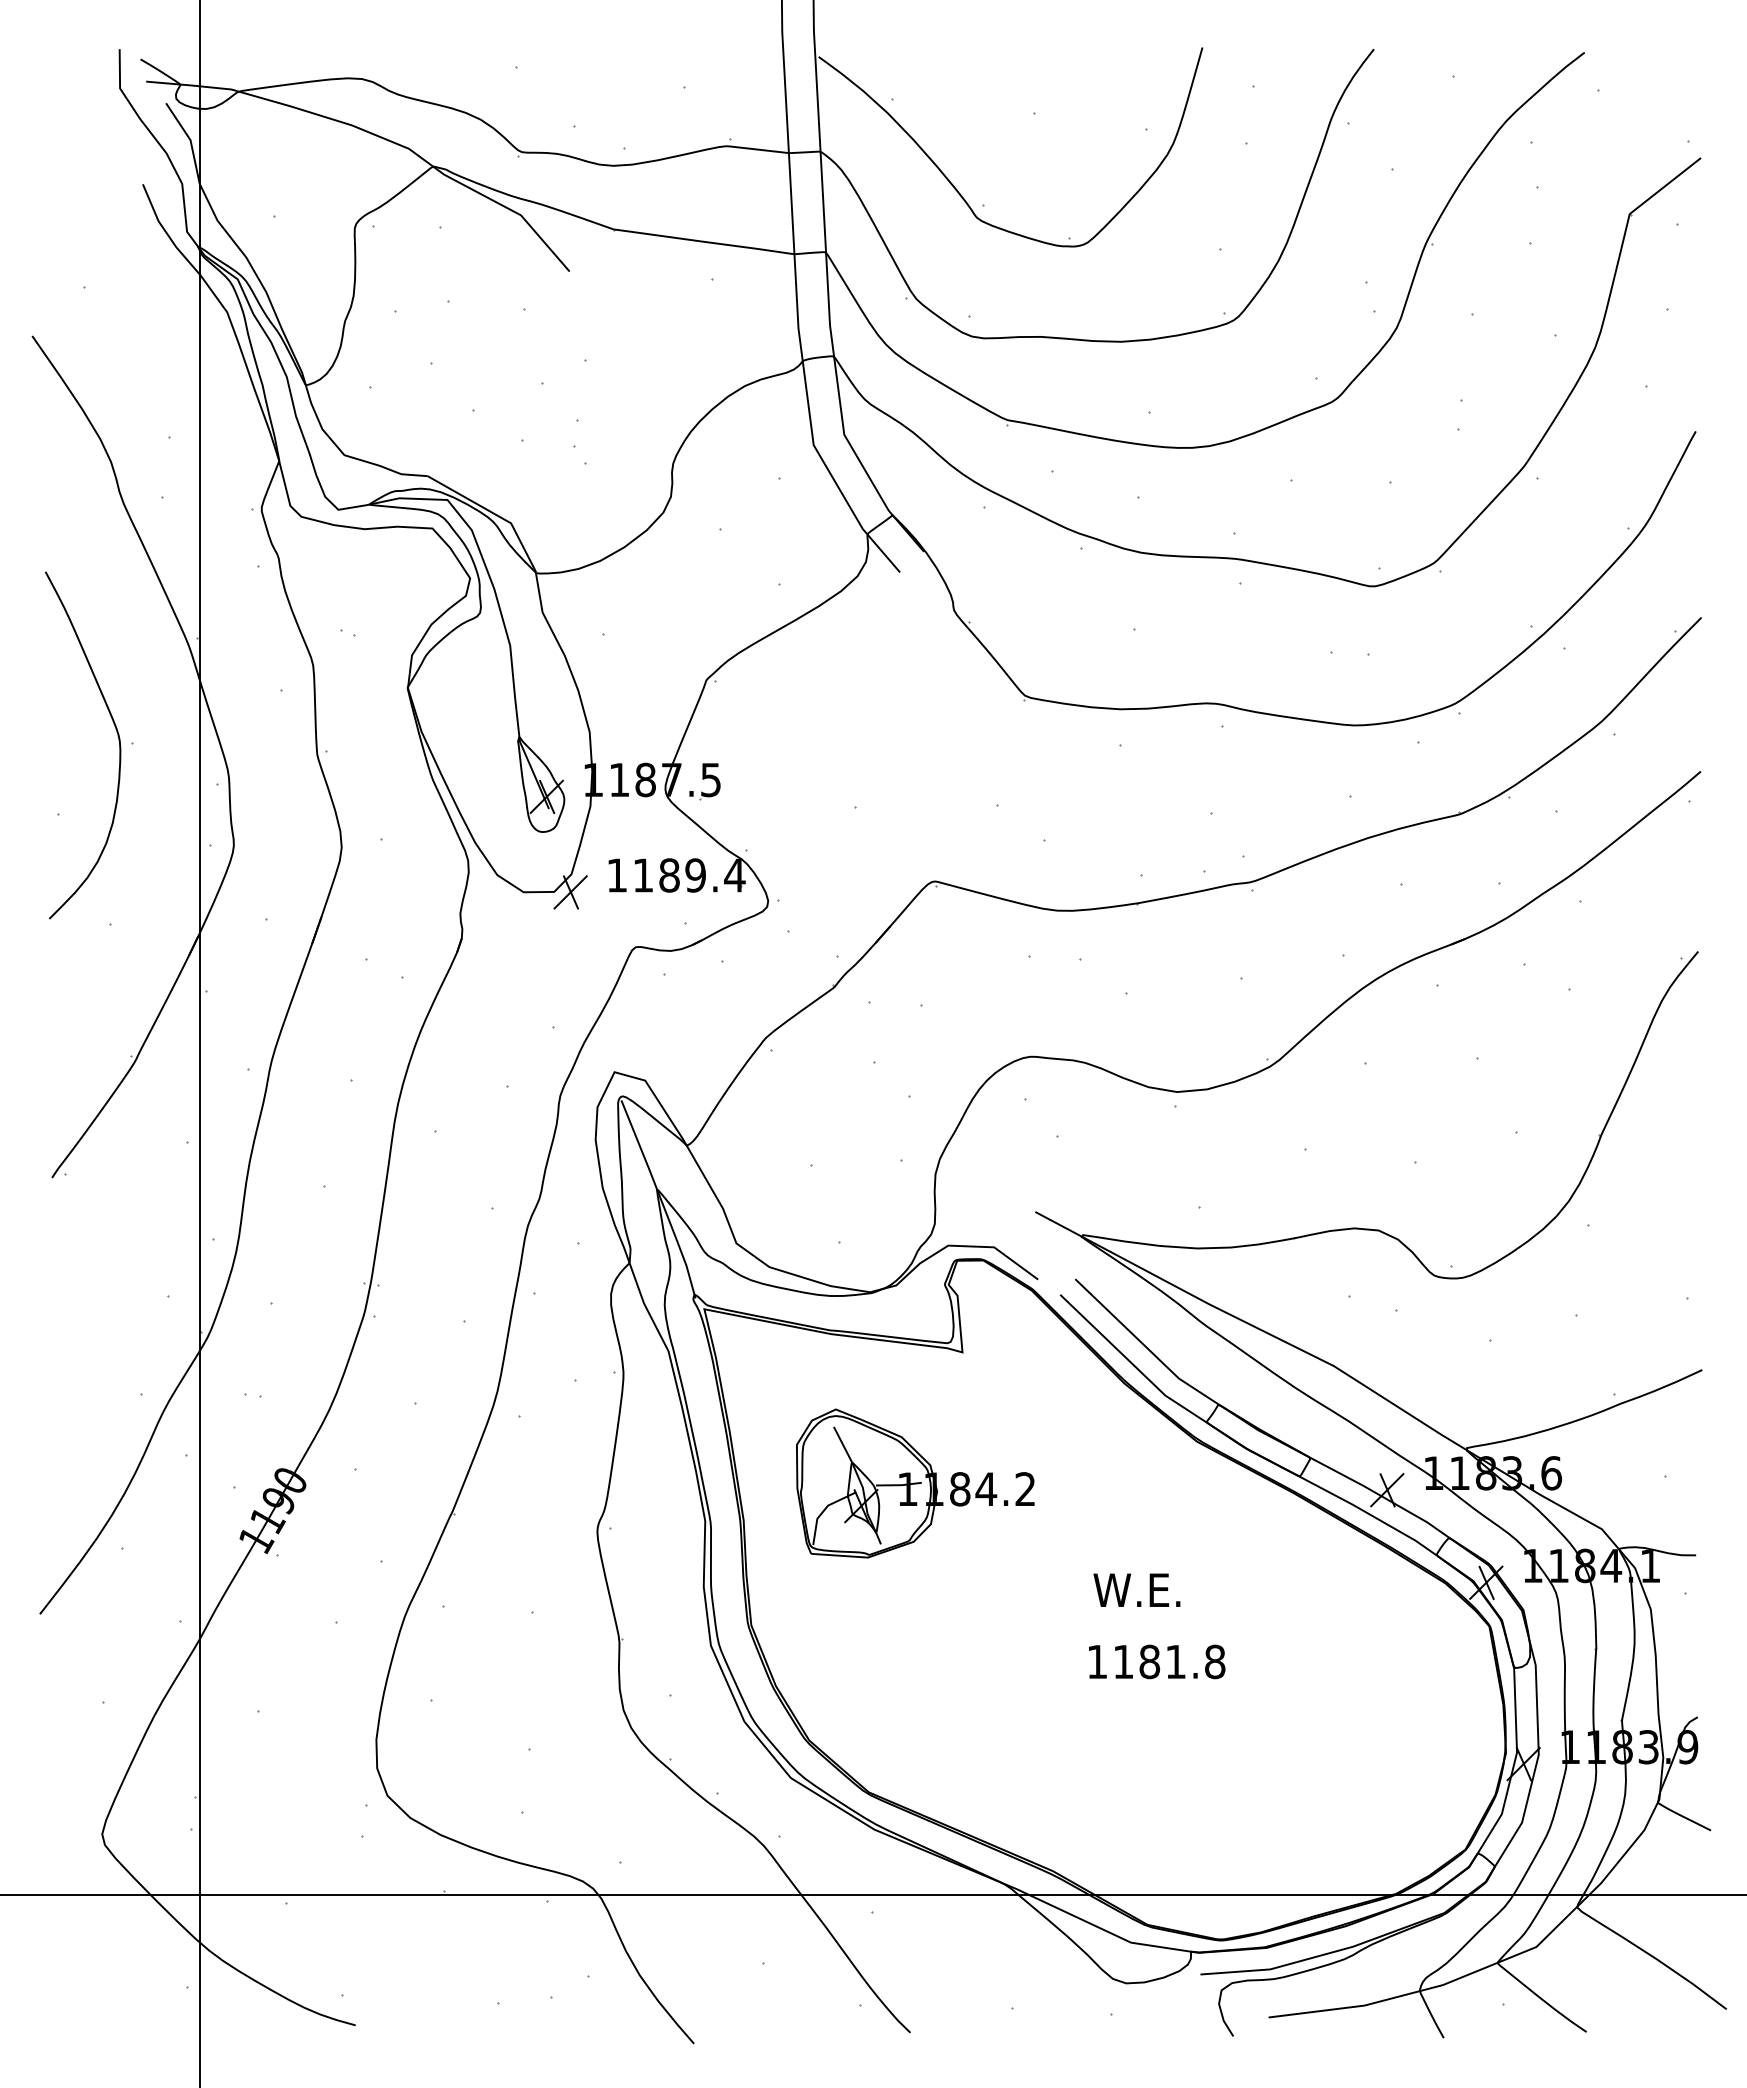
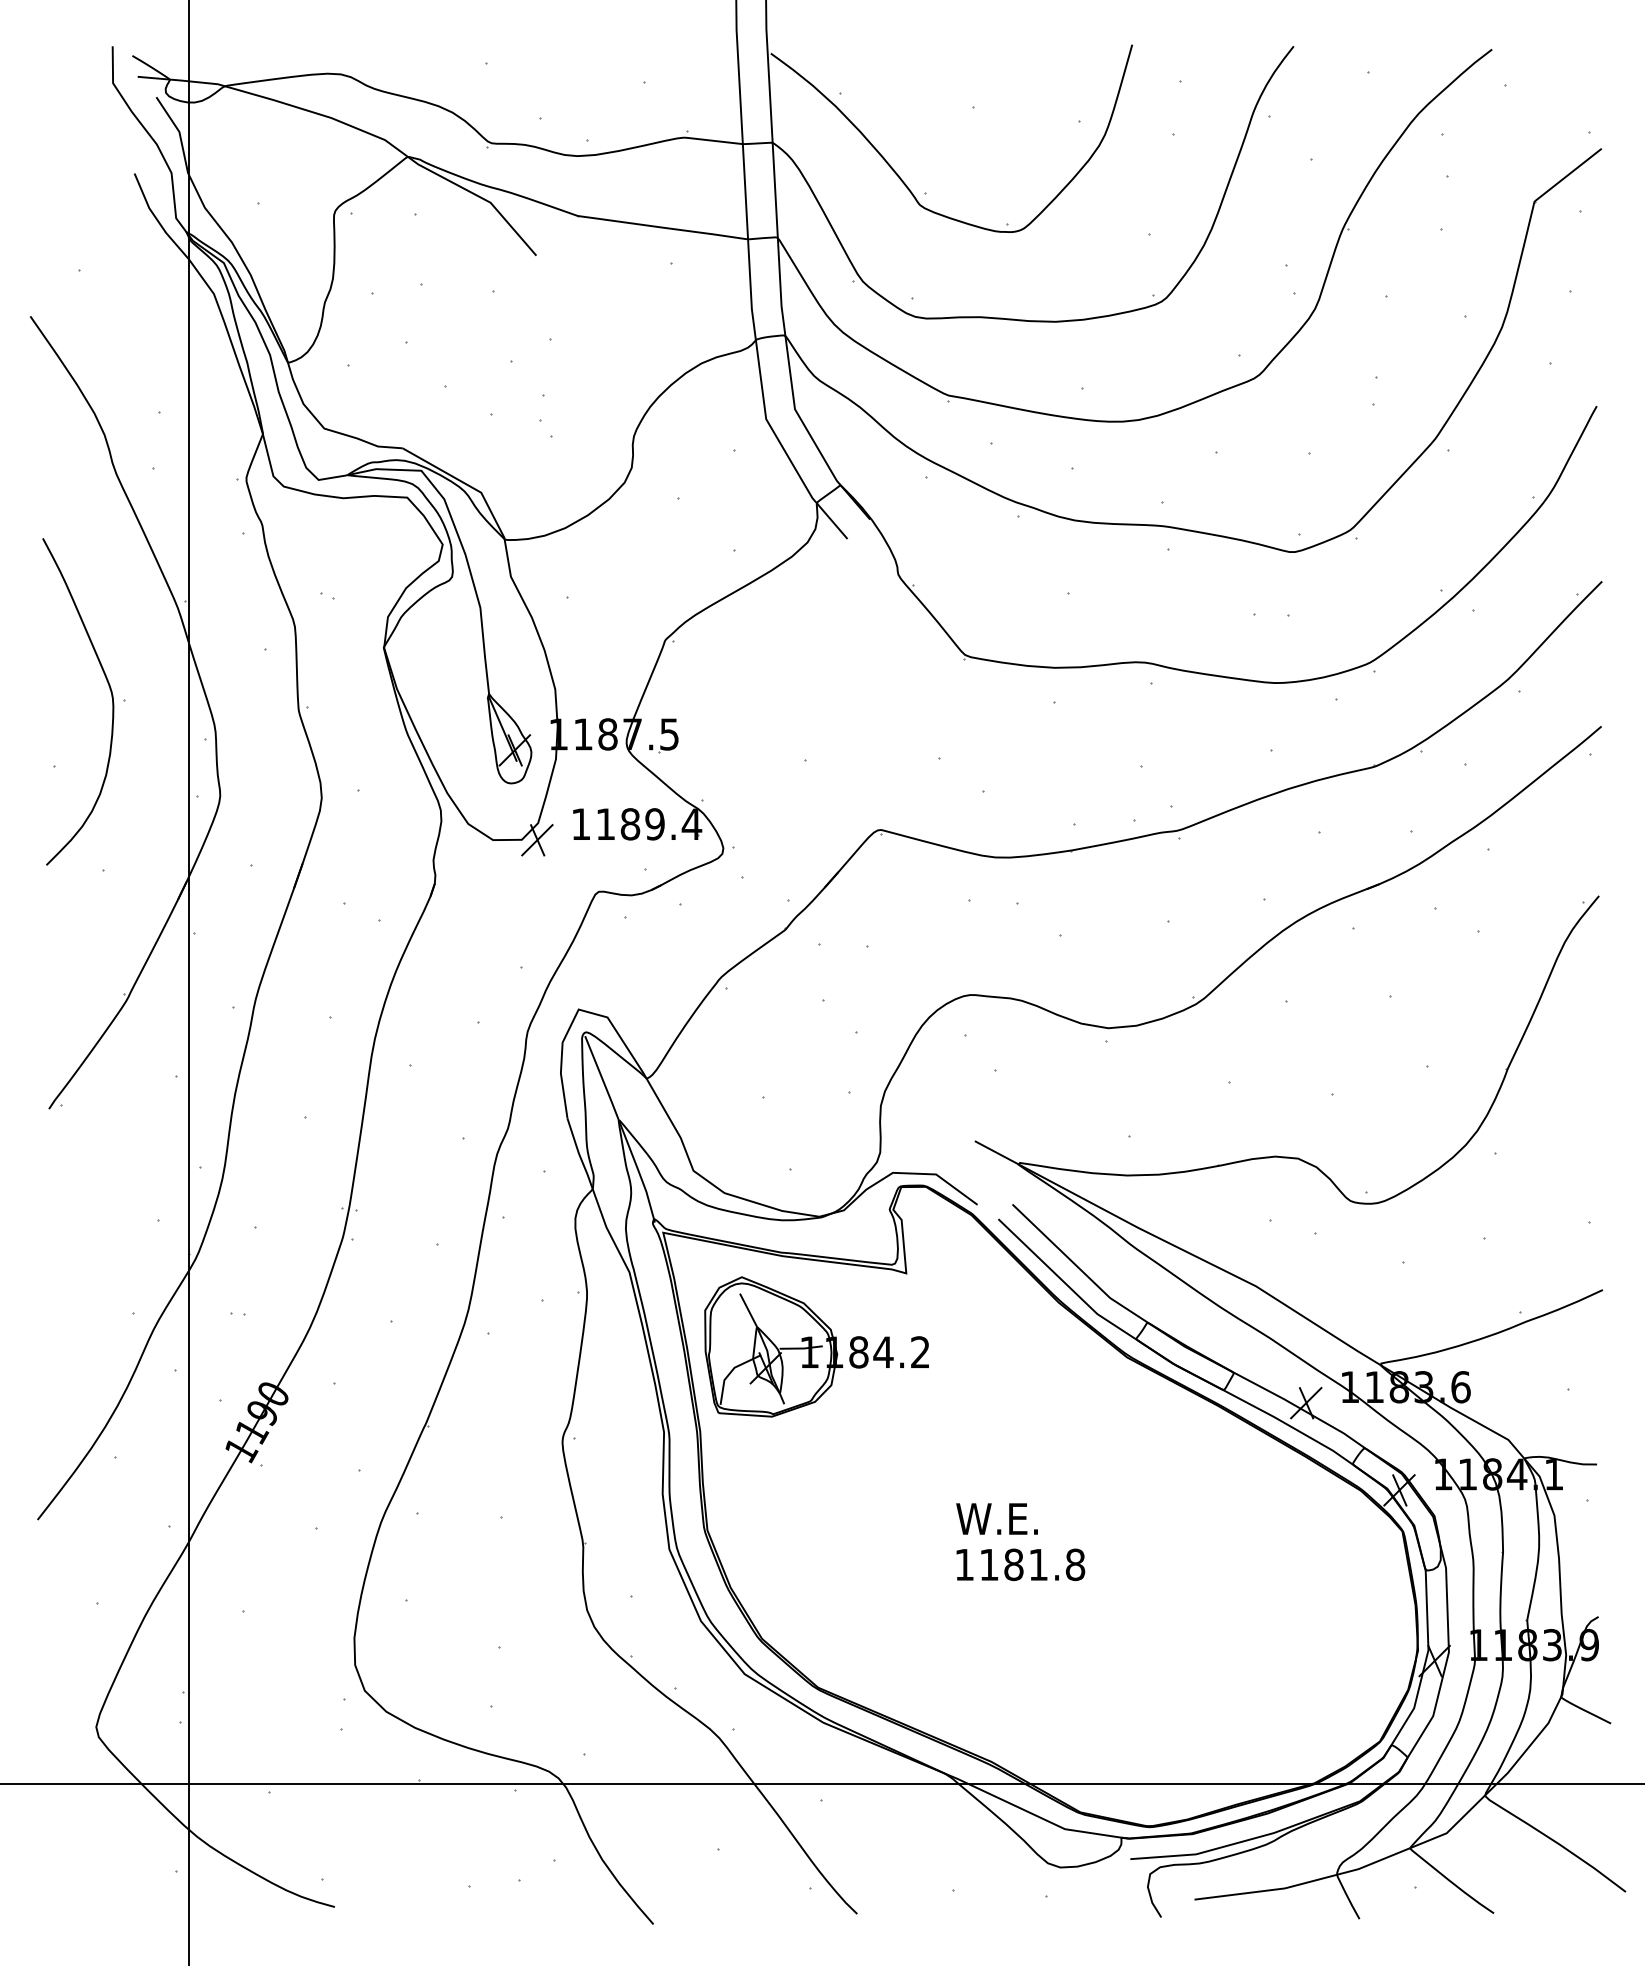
part: (915, 1483) -> (816, 1346), moved
text: (1136, 1589) -> (996, 1518), moved
text: (1157, 1661) -> (1021, 1564), moved

